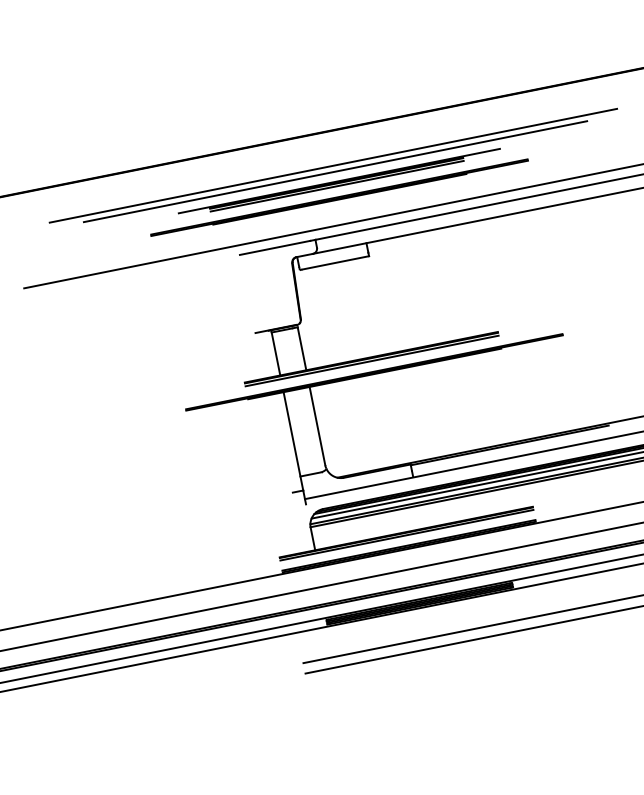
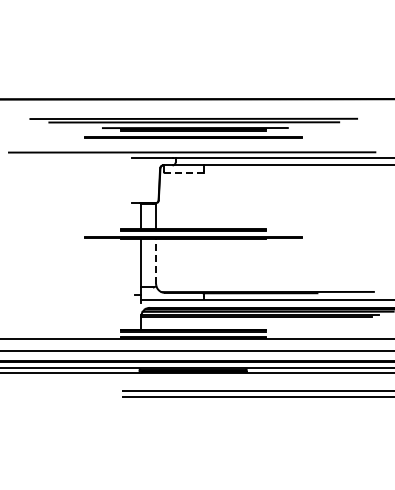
line: (334, 262) -> (183, 172), solid -> dashed
line: (318, 426) -> (156, 261), solid -> dashed

